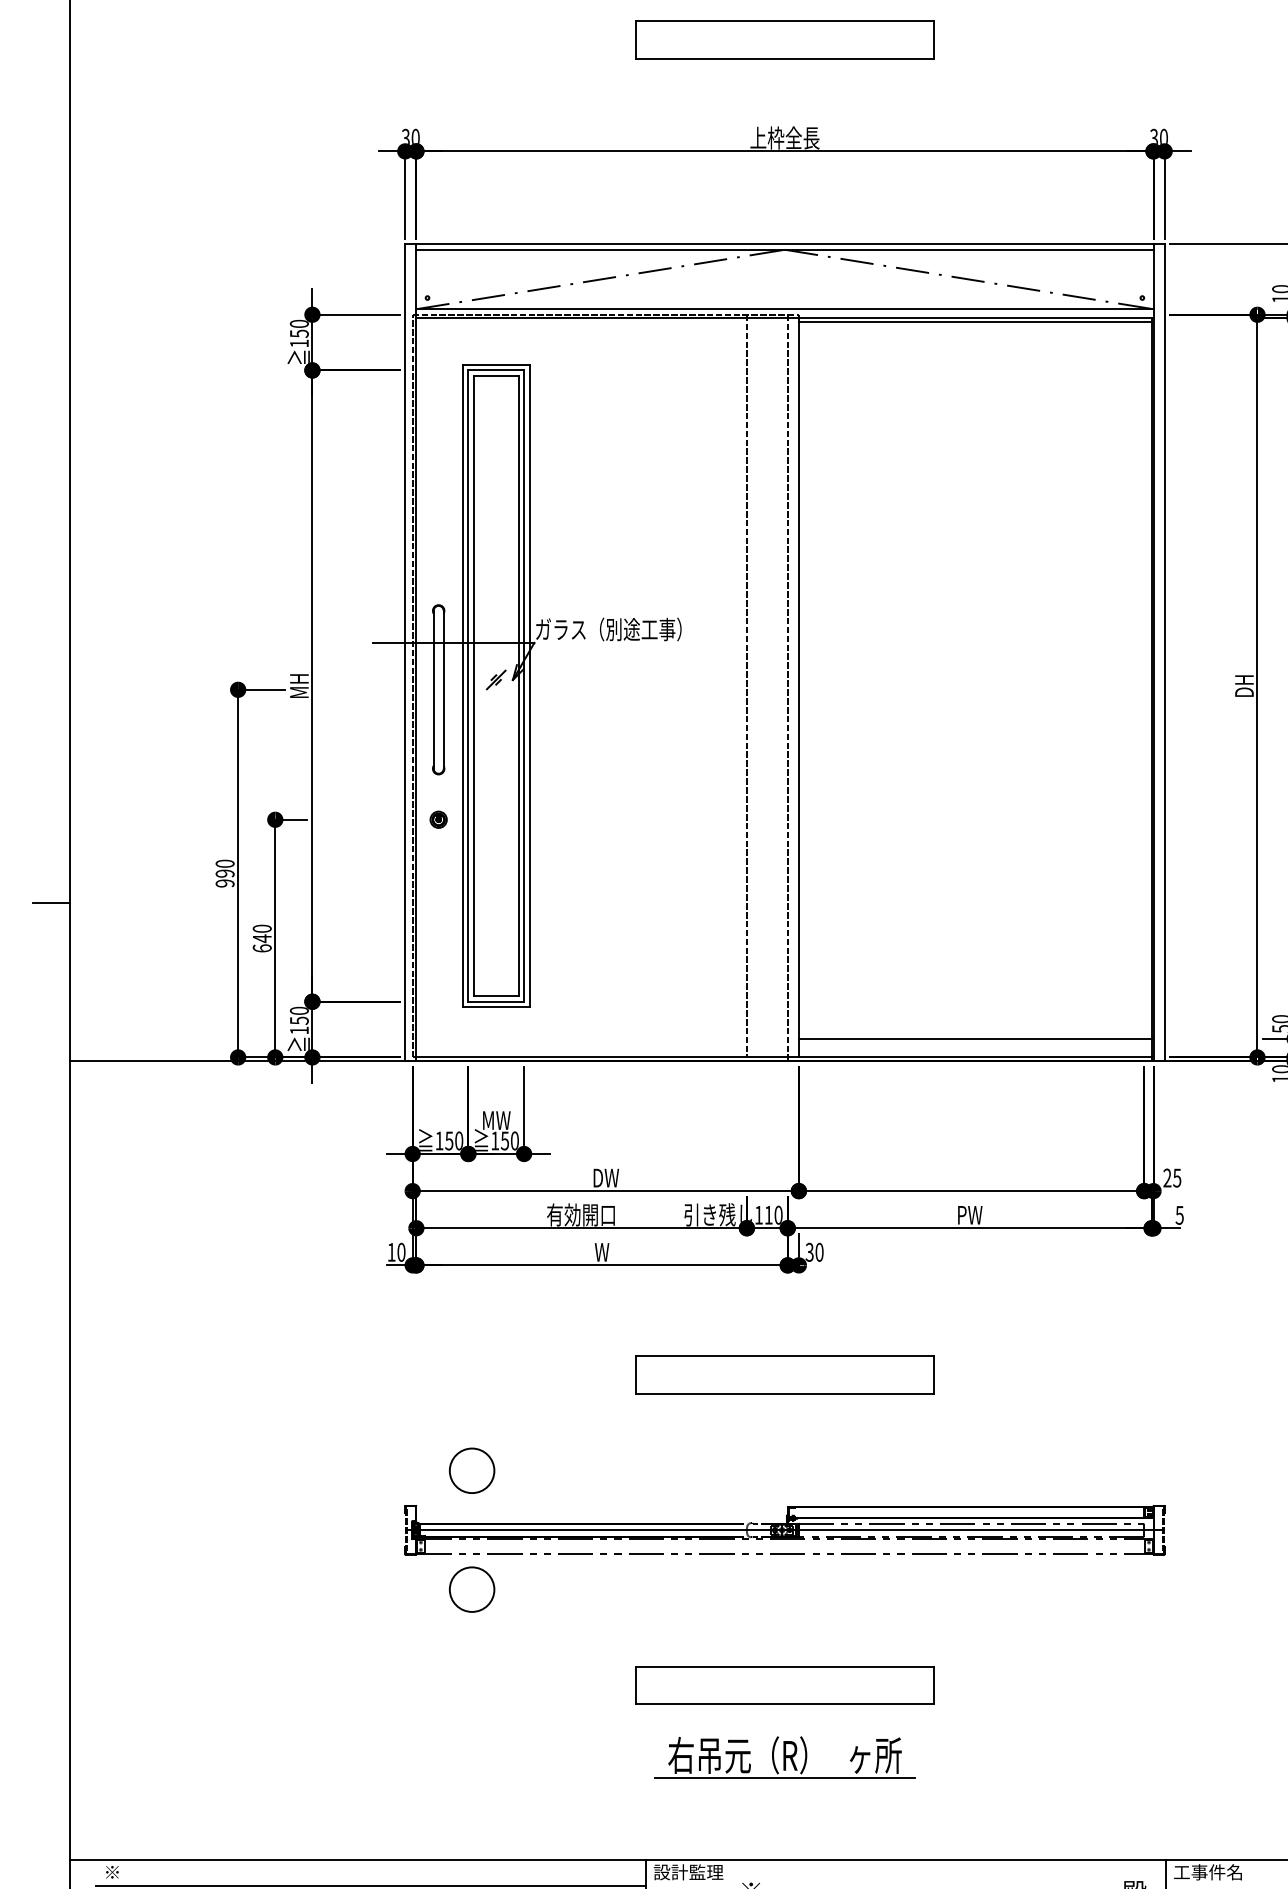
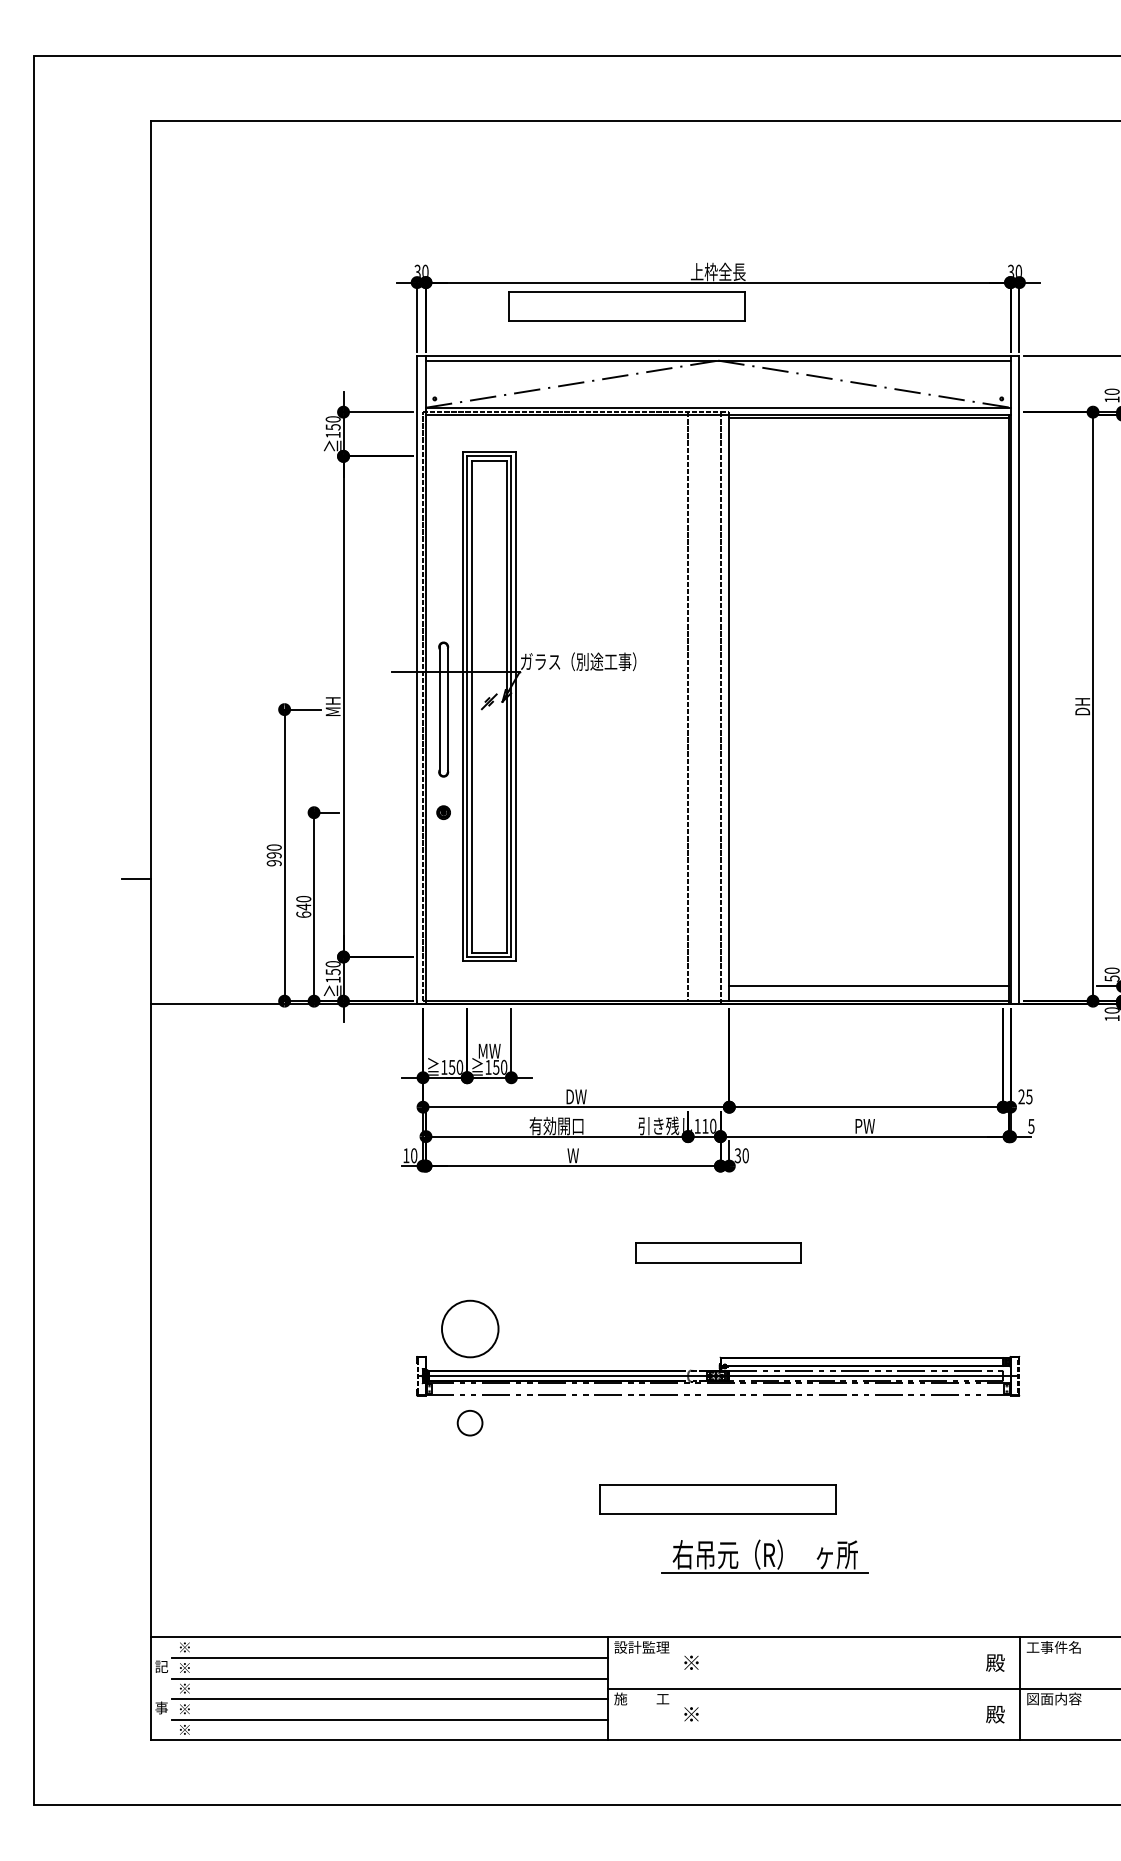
part: (783, 40) -> (626, 306), moved
part: (783, 1374) -> (717, 1252), size x0.7
circle: (471, 1470) -> (469, 1328), size x1.6
circle: (471, 1588) -> (469, 1422), size x0.7
part: (783, 1757) -> (764, 1556), moved

